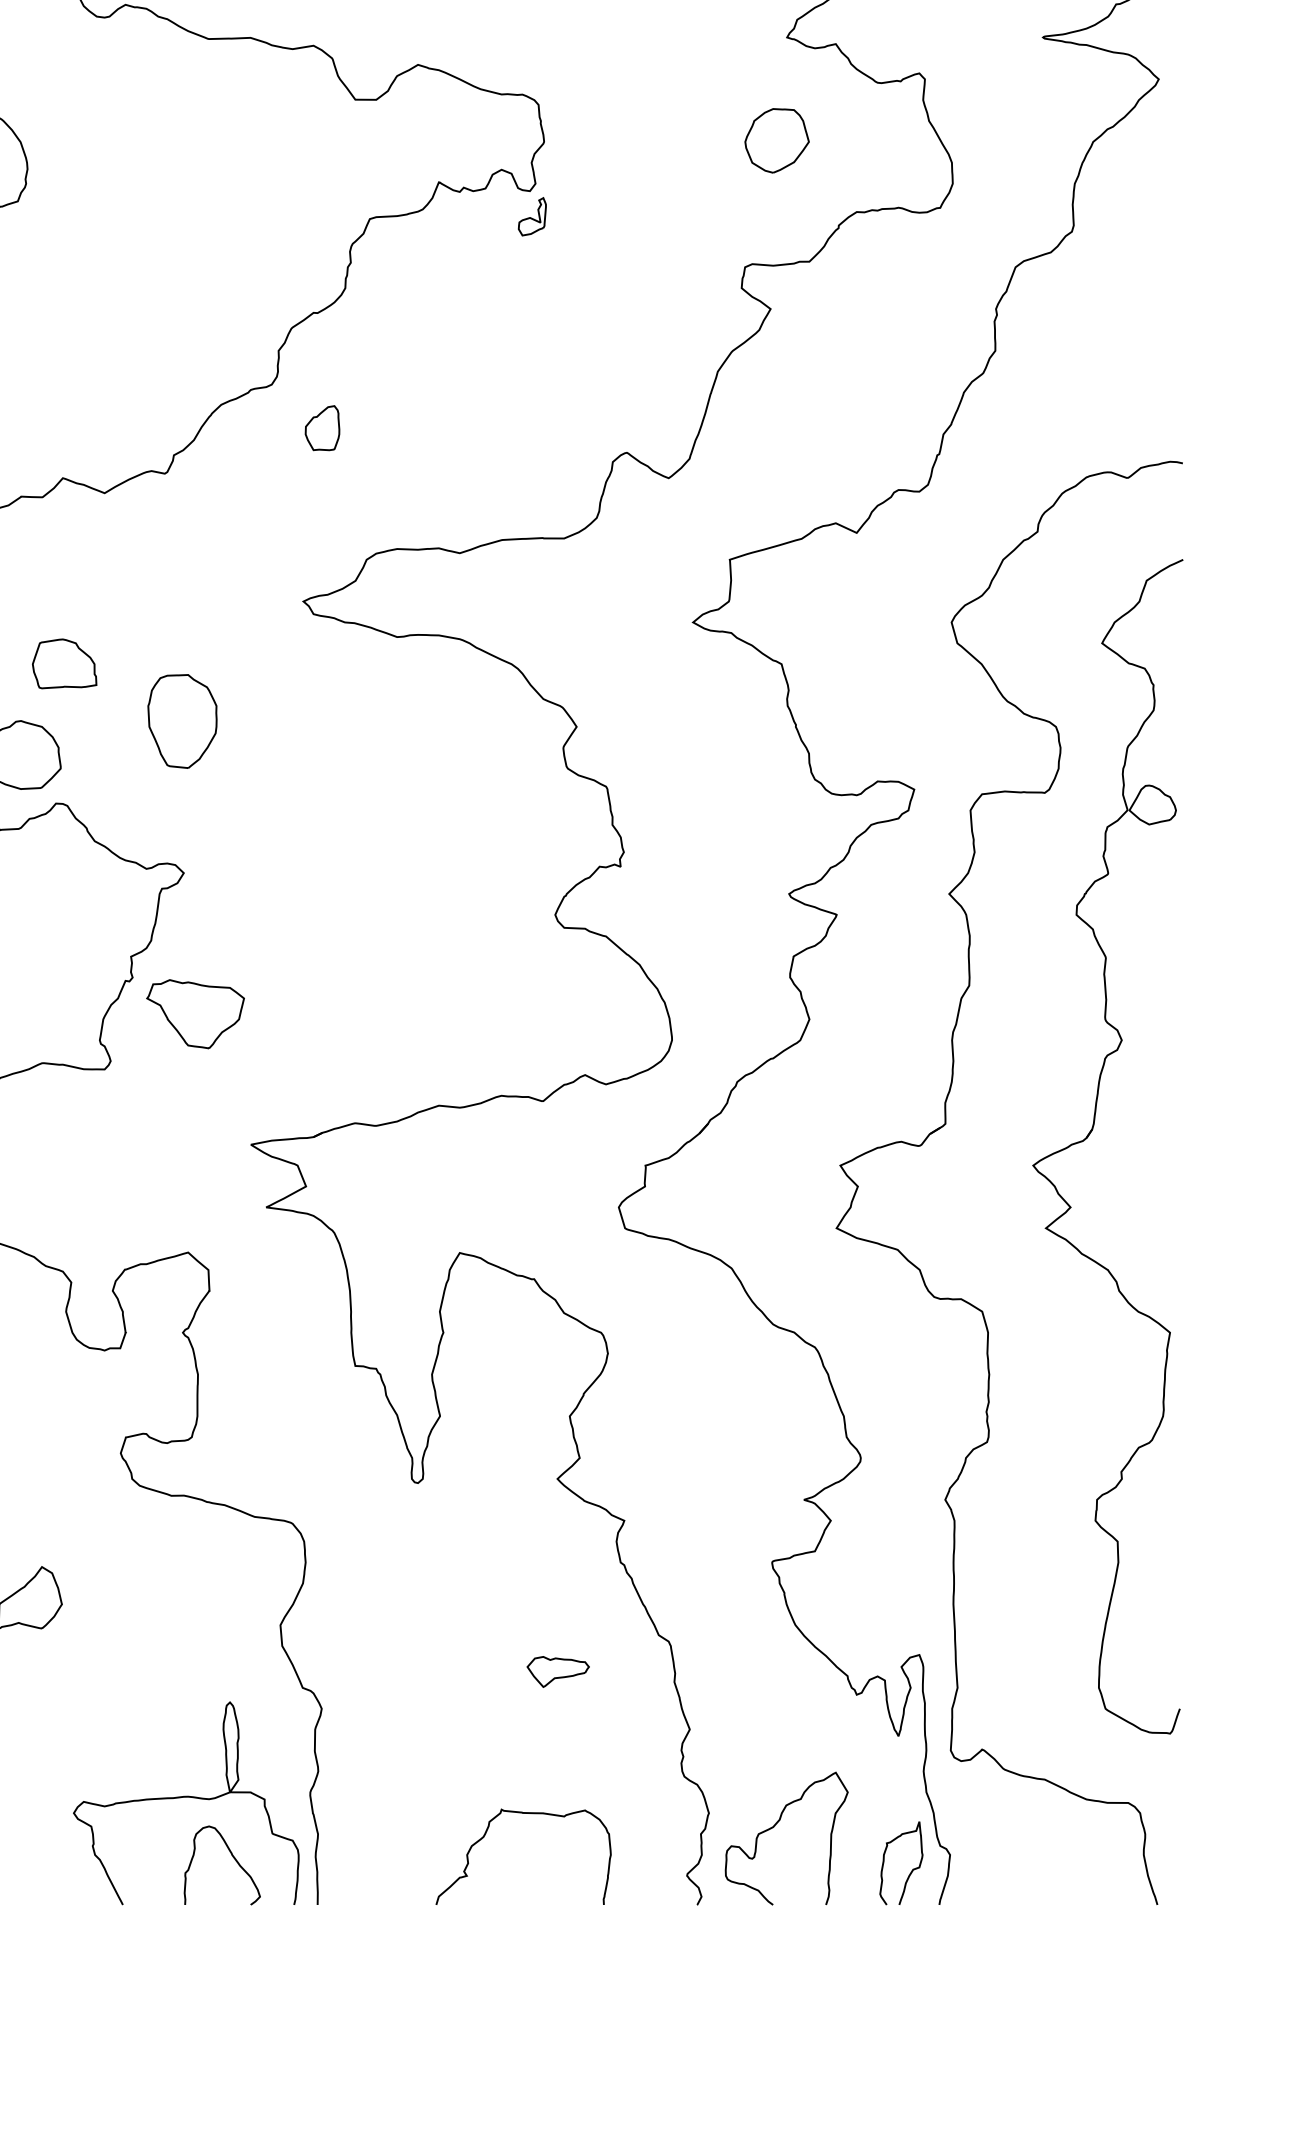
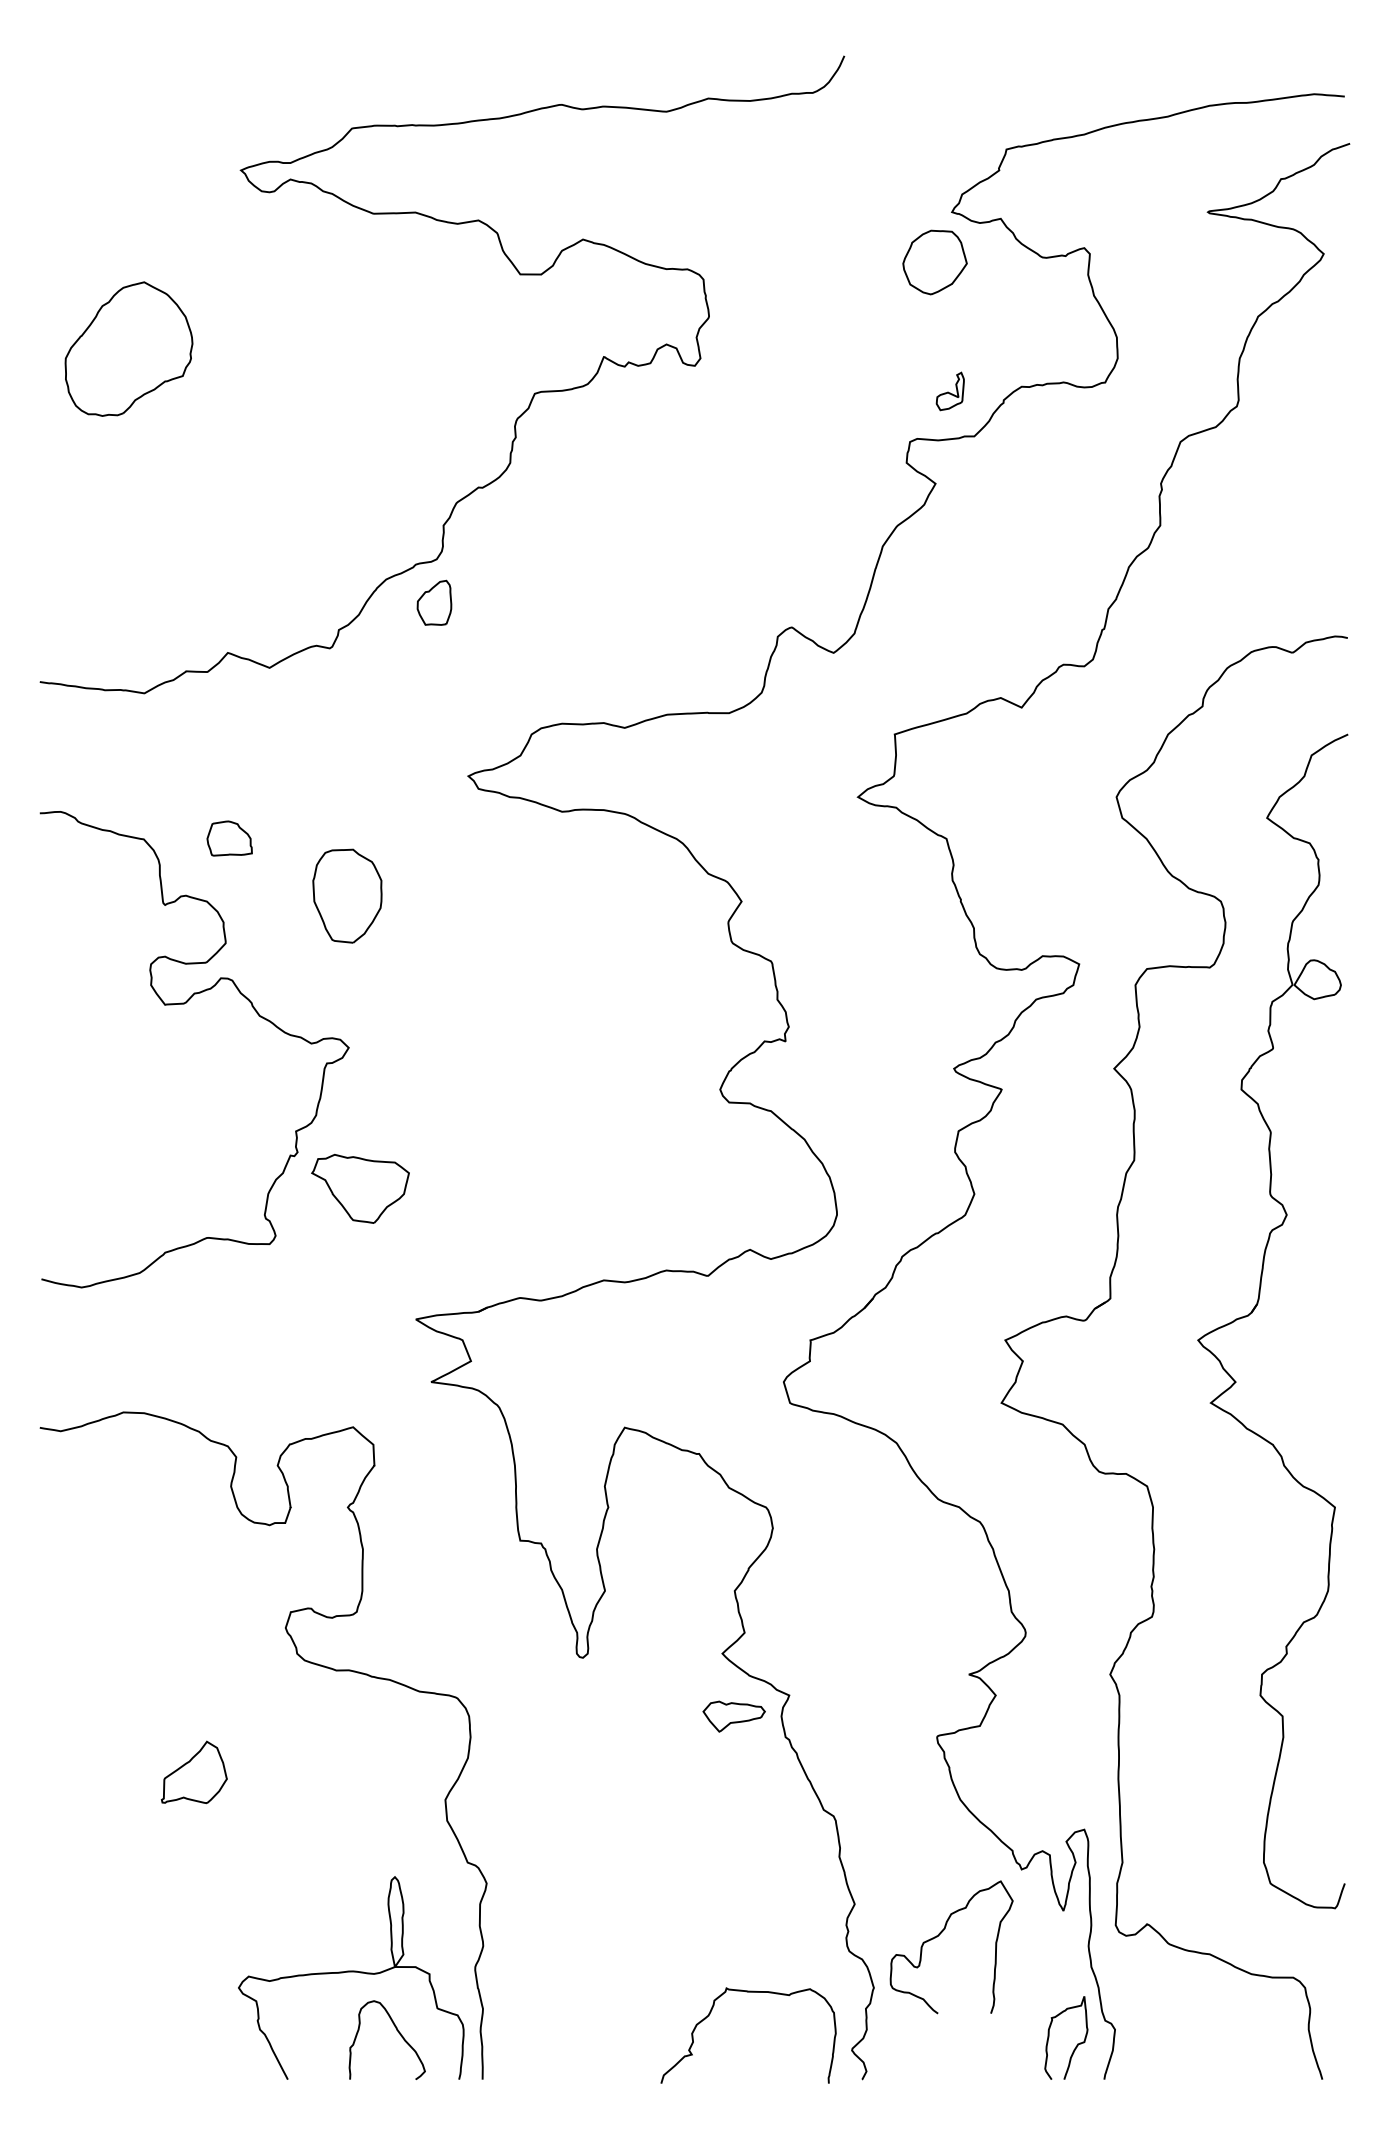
part: (776, 140) -> (934, 262), moved
part: (531, 216) -> (949, 391), moved
part: (322, 427) -> (434, 602), moved
part: (64, 663) -> (229, 838), size x0.7
part: (557, 1671) -> (733, 1716), moved
curve: (523, 1813) -> (748, 1992), moved
curve: (774, 1826) -> (939, 1935), moved

